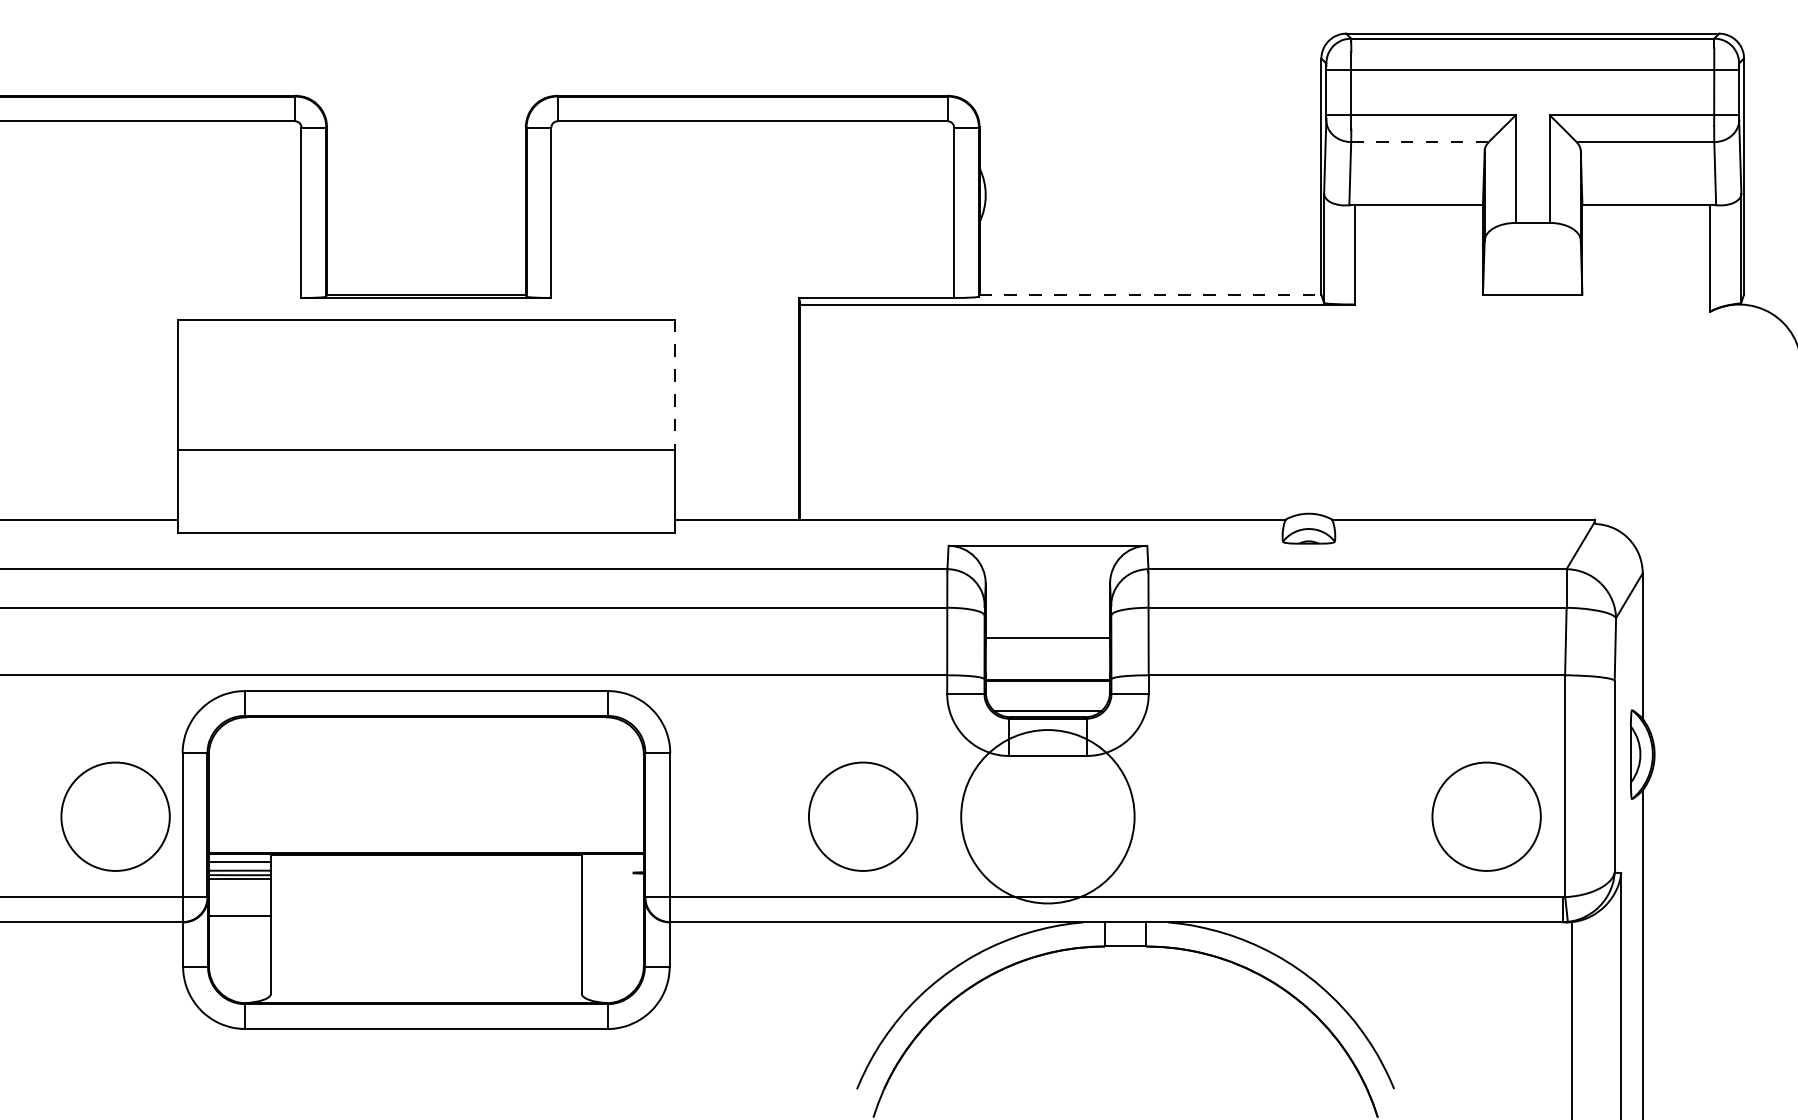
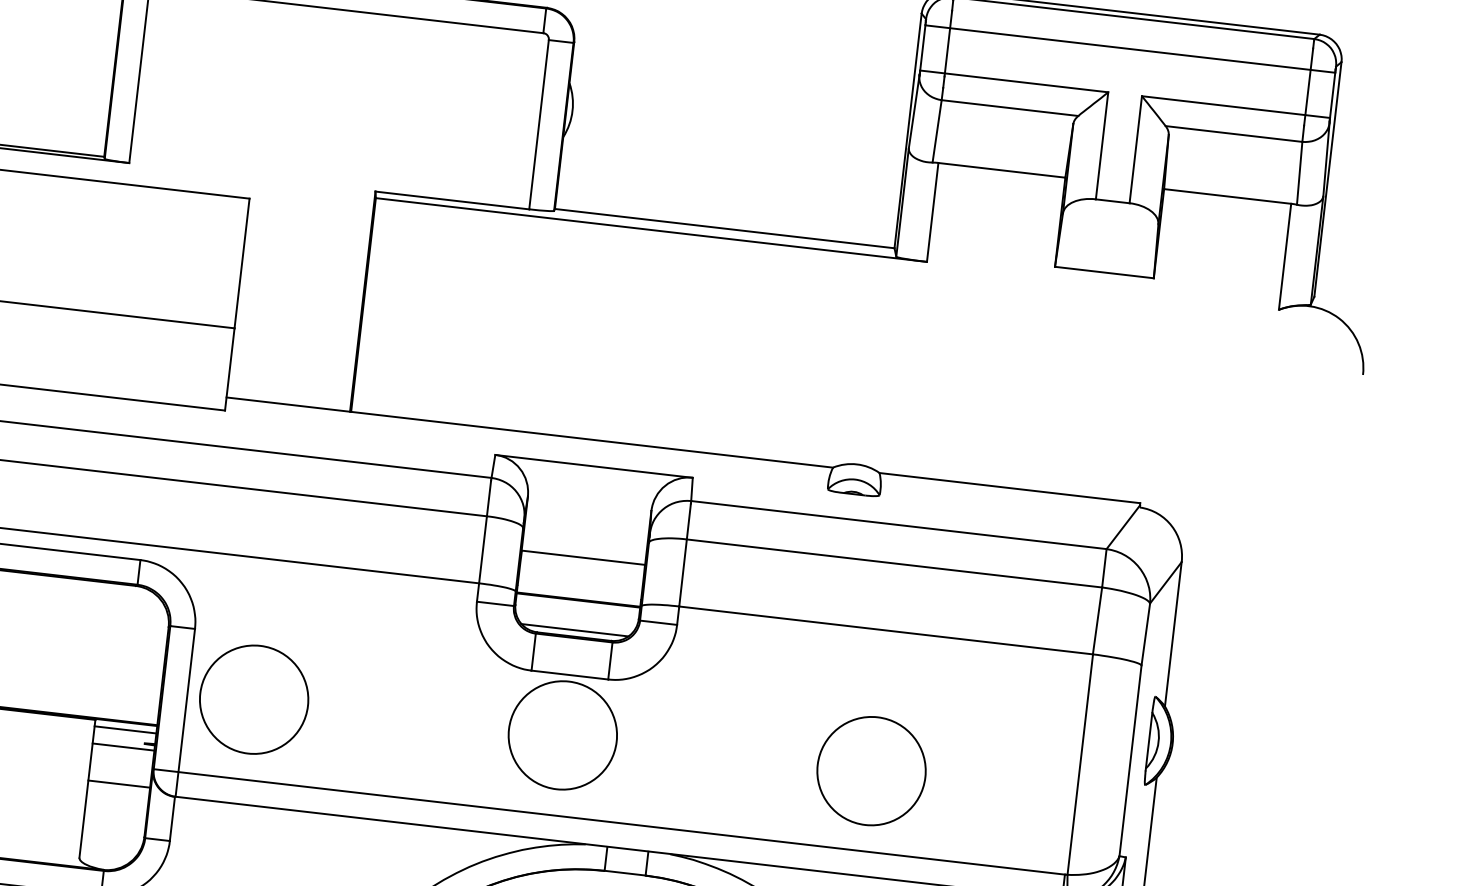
line: (1420, 142) -> (1010, 108), dashed -> solid
line: (1150, 294) -> (724, 228), dashed -> solid
line: (674, 385) -> (241, 264), dashed -> solid
circle: (863, 816) -> (254, 699), moved
circle: (1047, 816) -> (562, 735), size x0.62
circle: (1486, 816) -> (871, 770), moved
line: (612, 861) -> (125, 729), added
line: (612, 878) -> (123, 746), added
line: (612, 916) -> (118, 784), added

